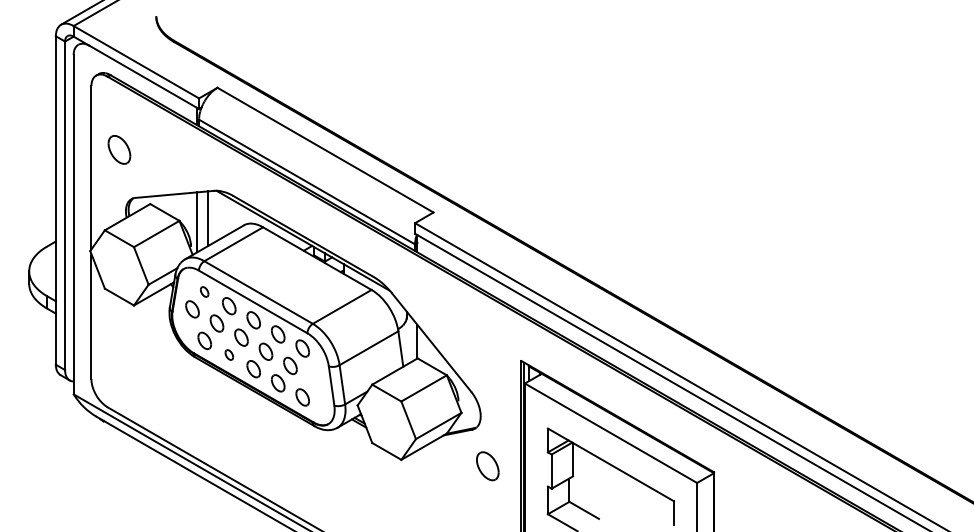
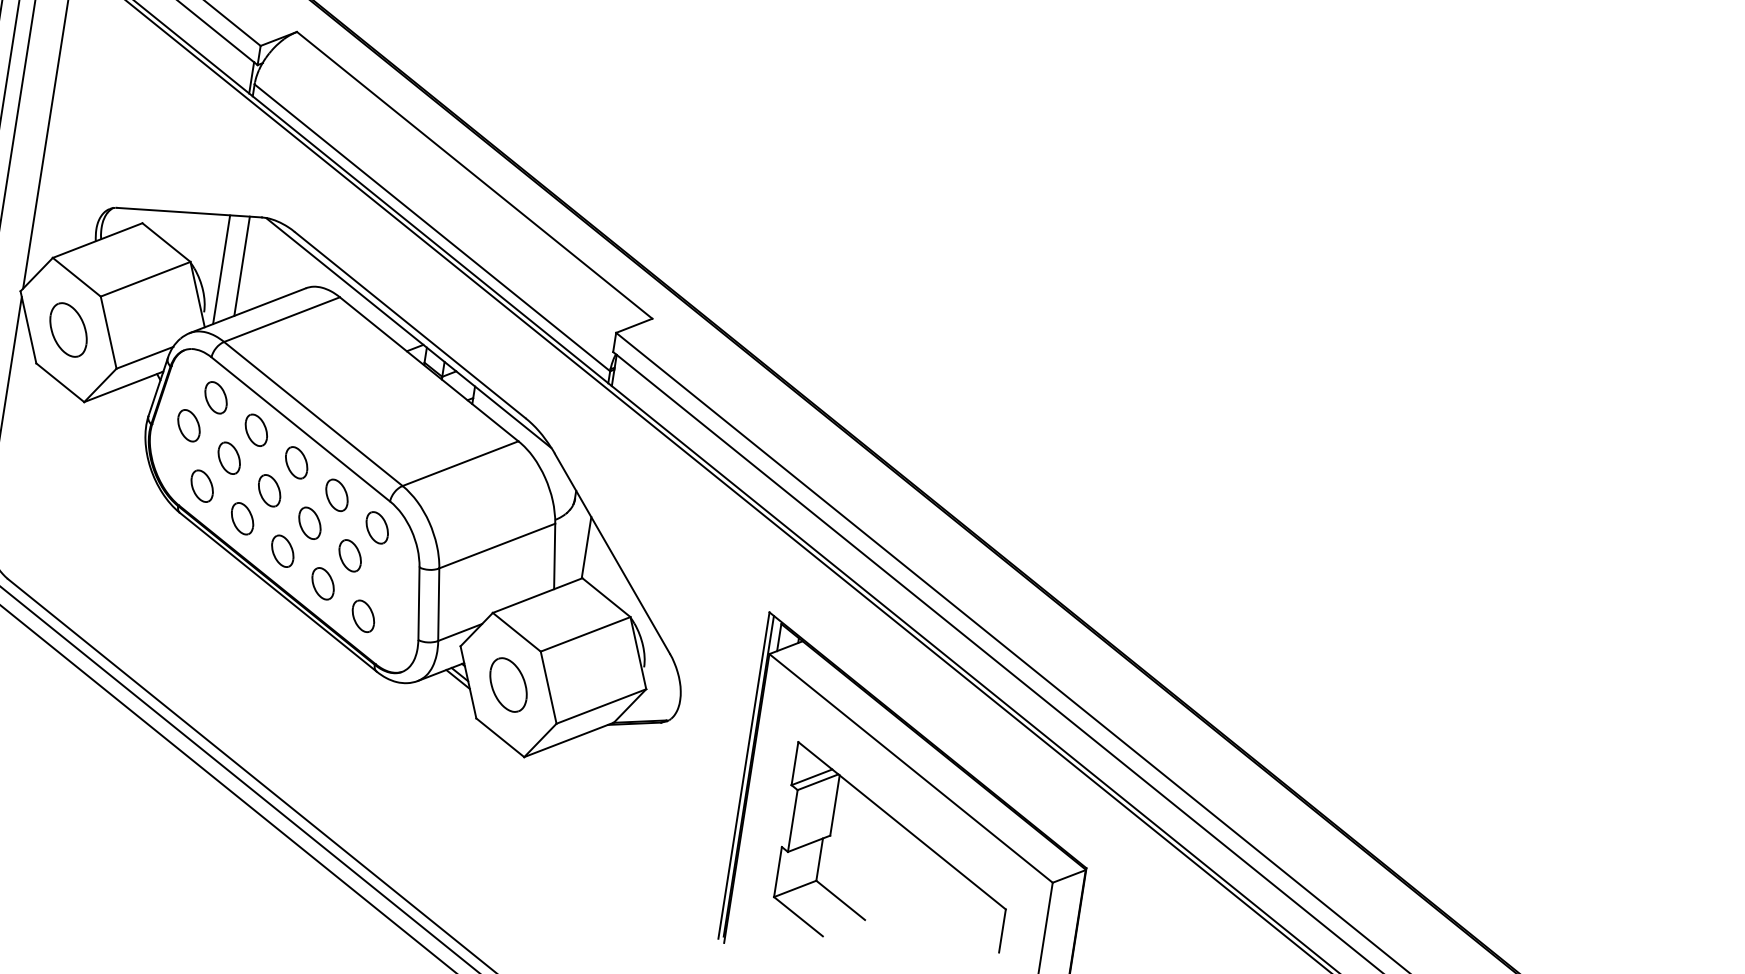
part: (119, 149) -> (68, 329), moved
part: (204, 291) -> (215, 396), size x1.67
part: (229, 354) -> (243, 517), size x1.67
part: (487, 466) -> (507, 685), moved

